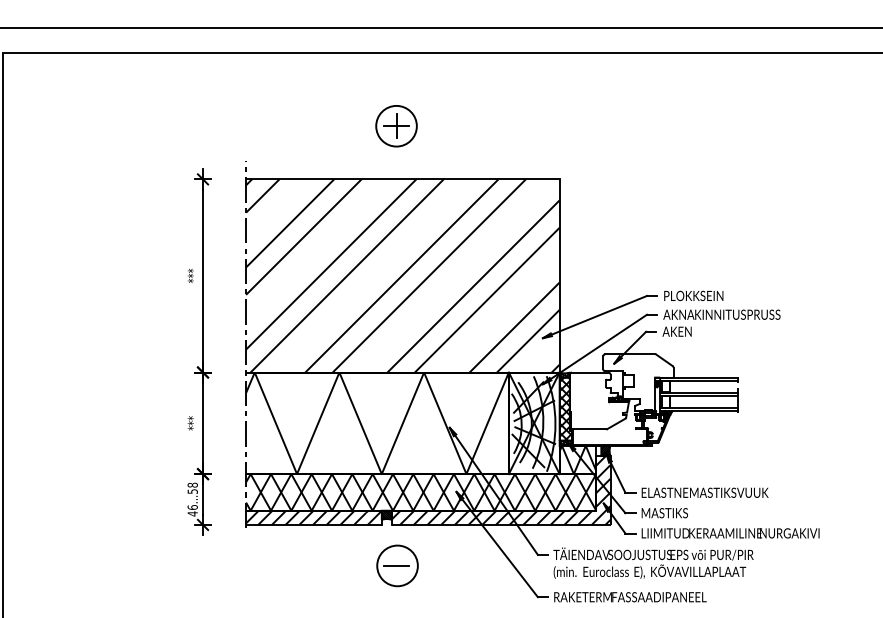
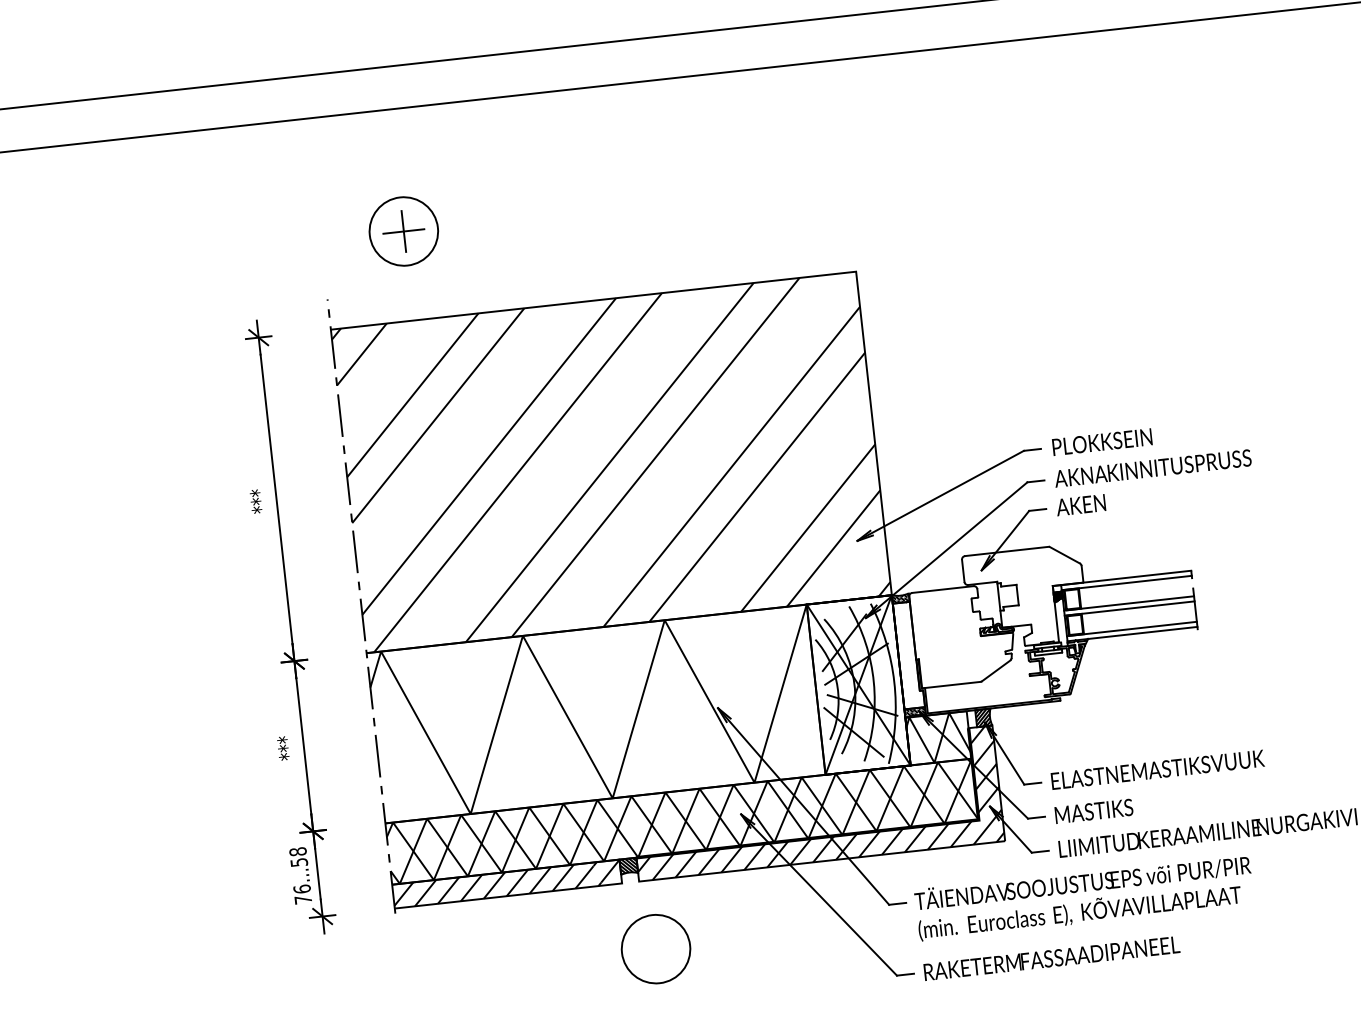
part: (396, 126) -> (403, 231), moved
hatch: (565, 408) -> (908, 654), removed
text: (192, 513) -> (302, 899), 46...58 -> 76...58
line: (396, 565) -> (654, 948), removed

